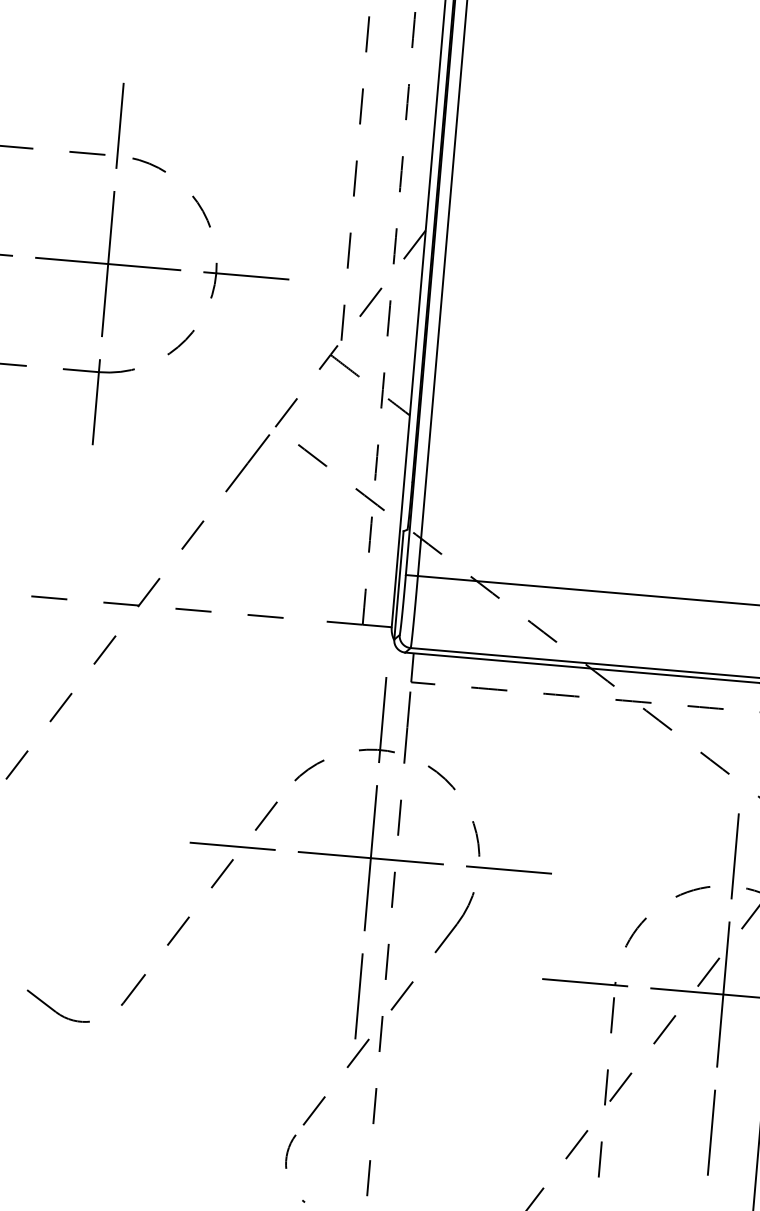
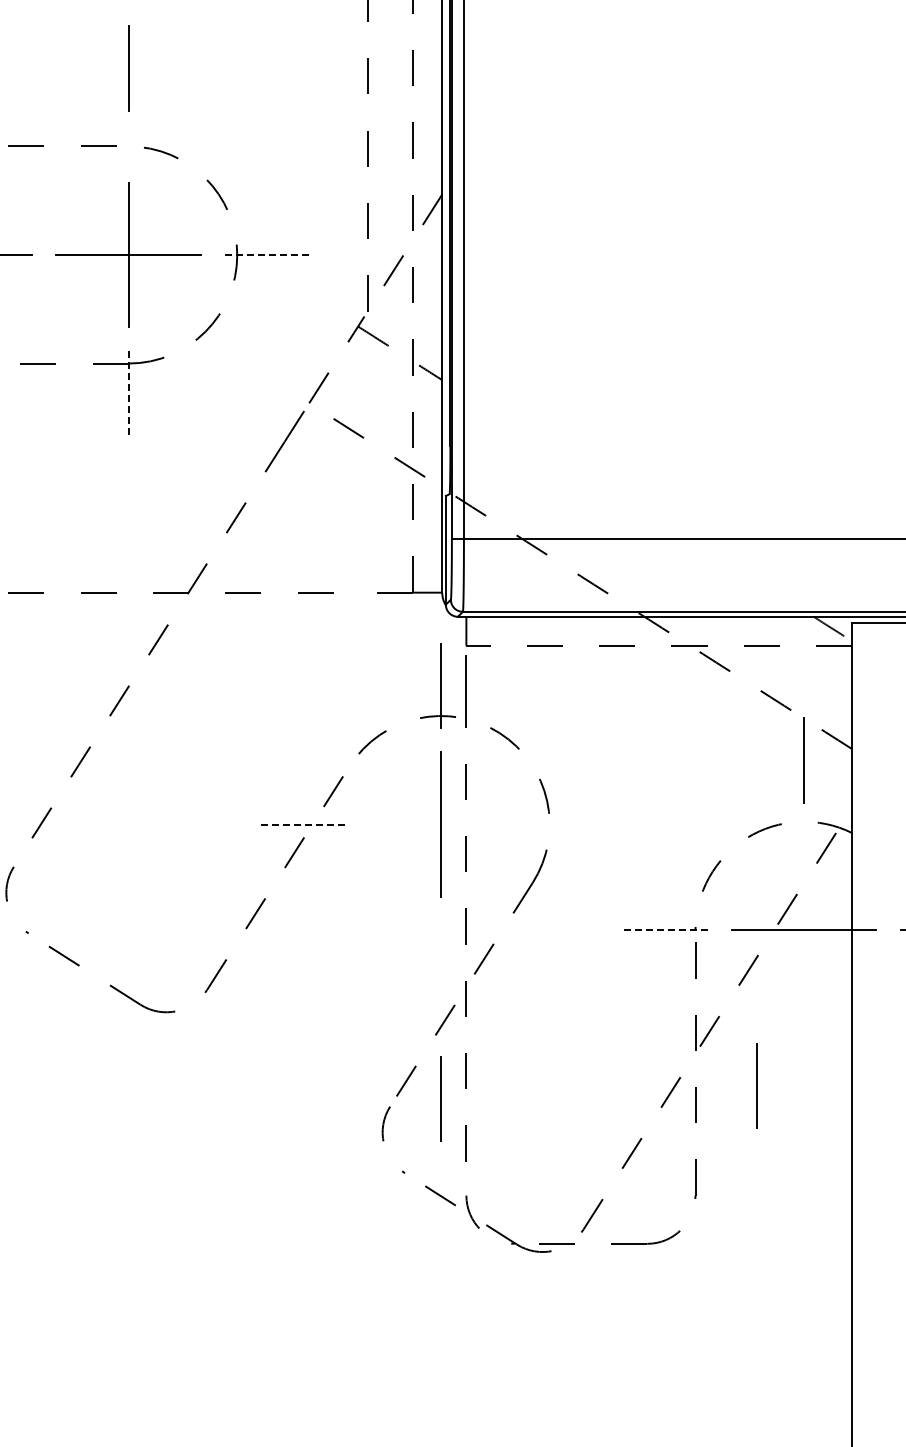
line: (119, 126) -> (128, 68), moved
line: (246, 276) -> (267, 255), solid -> dashed
line: (96, 402) -> (128, 394), solid -> dashed
line: (232, 846) -> (302, 824), solid -> dashed
line: (734, 856) -> (803, 760), moved
line: (370, 858) -> (440, 824), removed
line: (508, 869) -> (579, 824), removed
line: (584, 982) -> (664, 930), solid -> dashed
line: (723, 993) -> (804, 929), removed
line: (358, 995) -> (440, 1098), moved
line: (711, 1132) -> (756, 1085), moved

